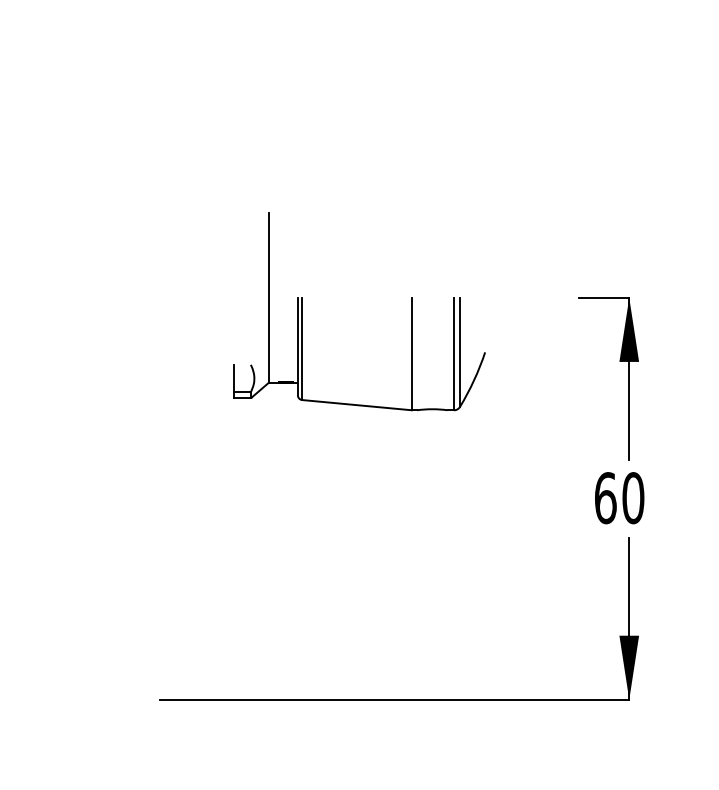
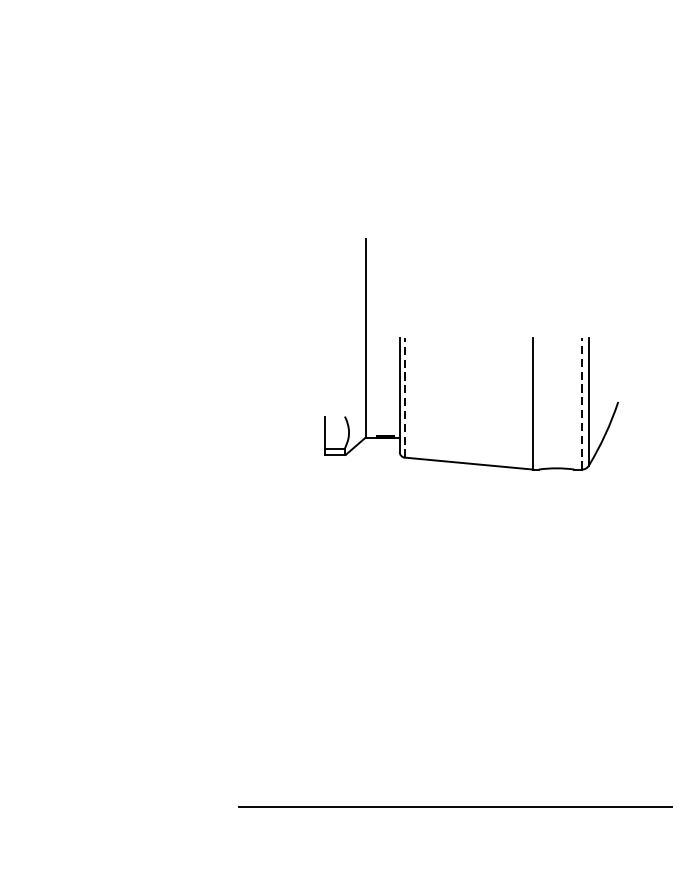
line: (302, 348) -> (405, 397), solid -> dashed
line: (454, 353) -> (582, 403), solid -> dashed

